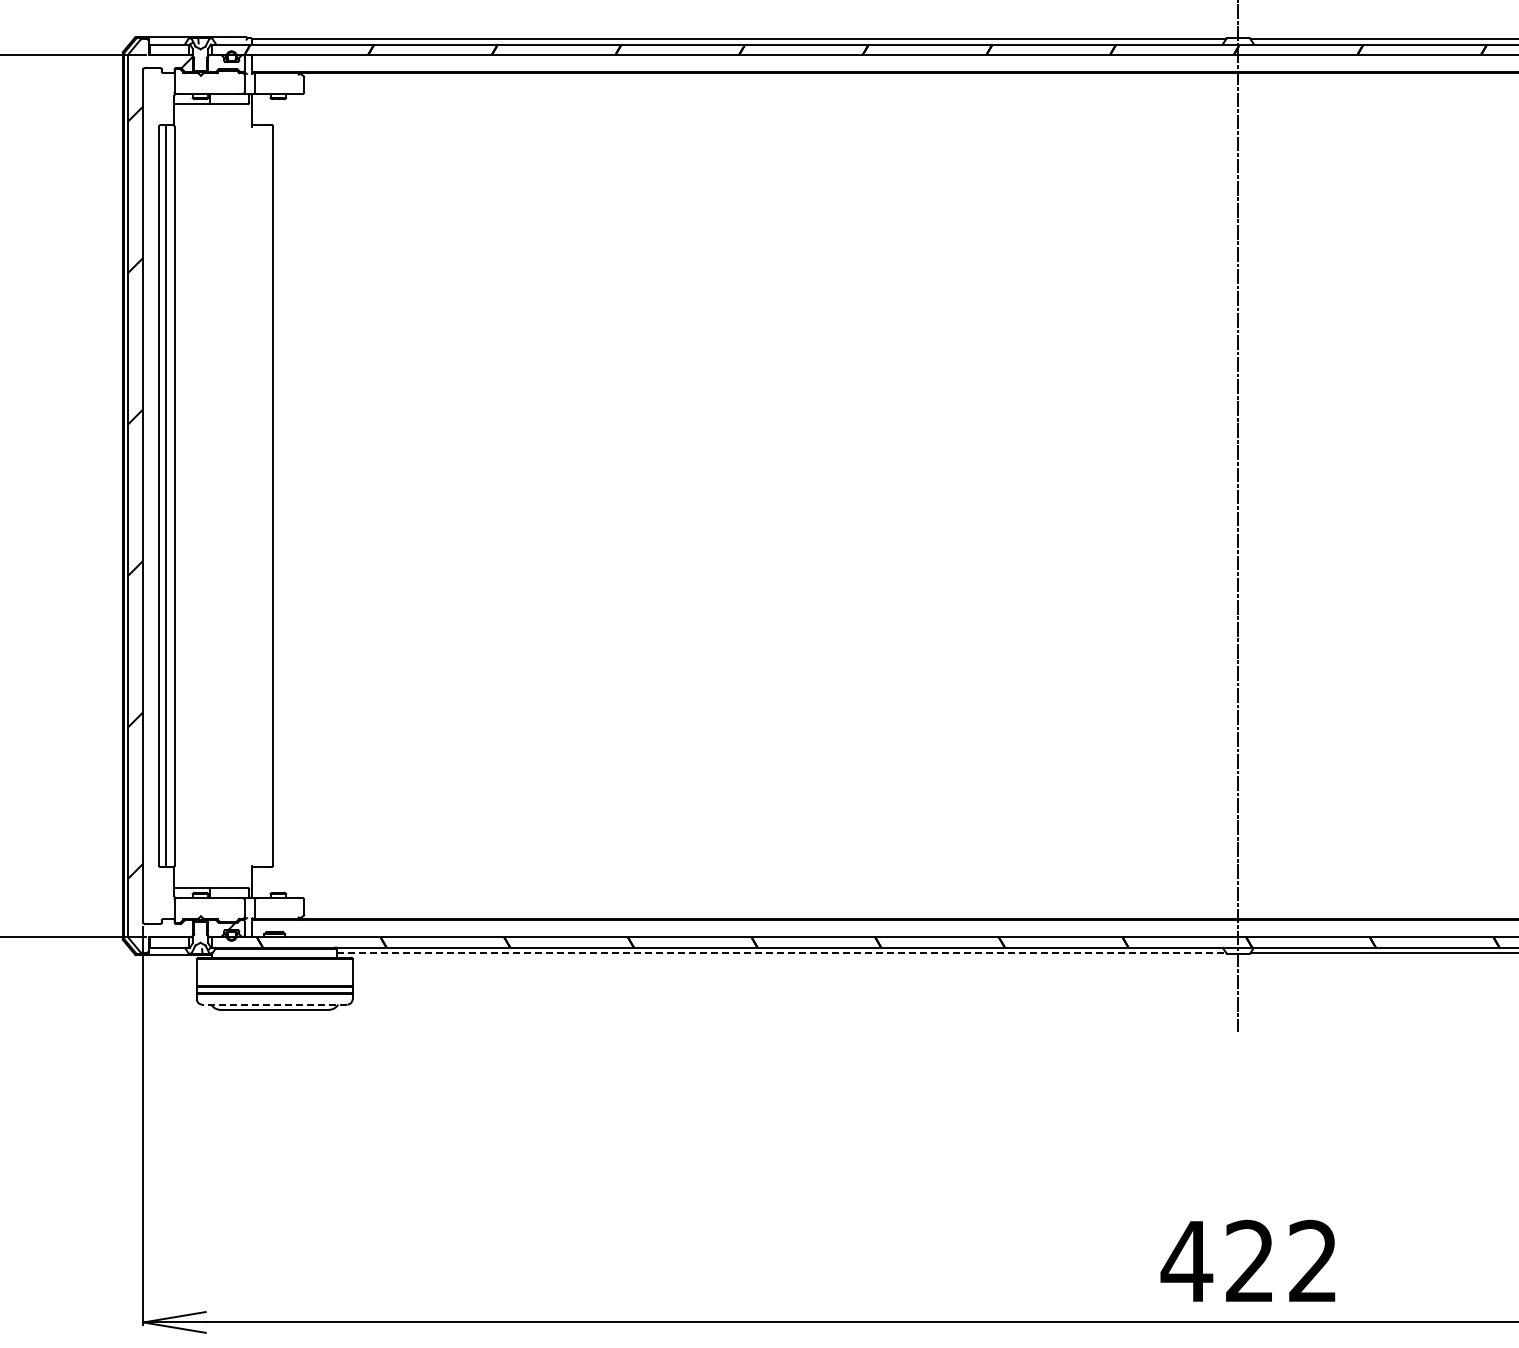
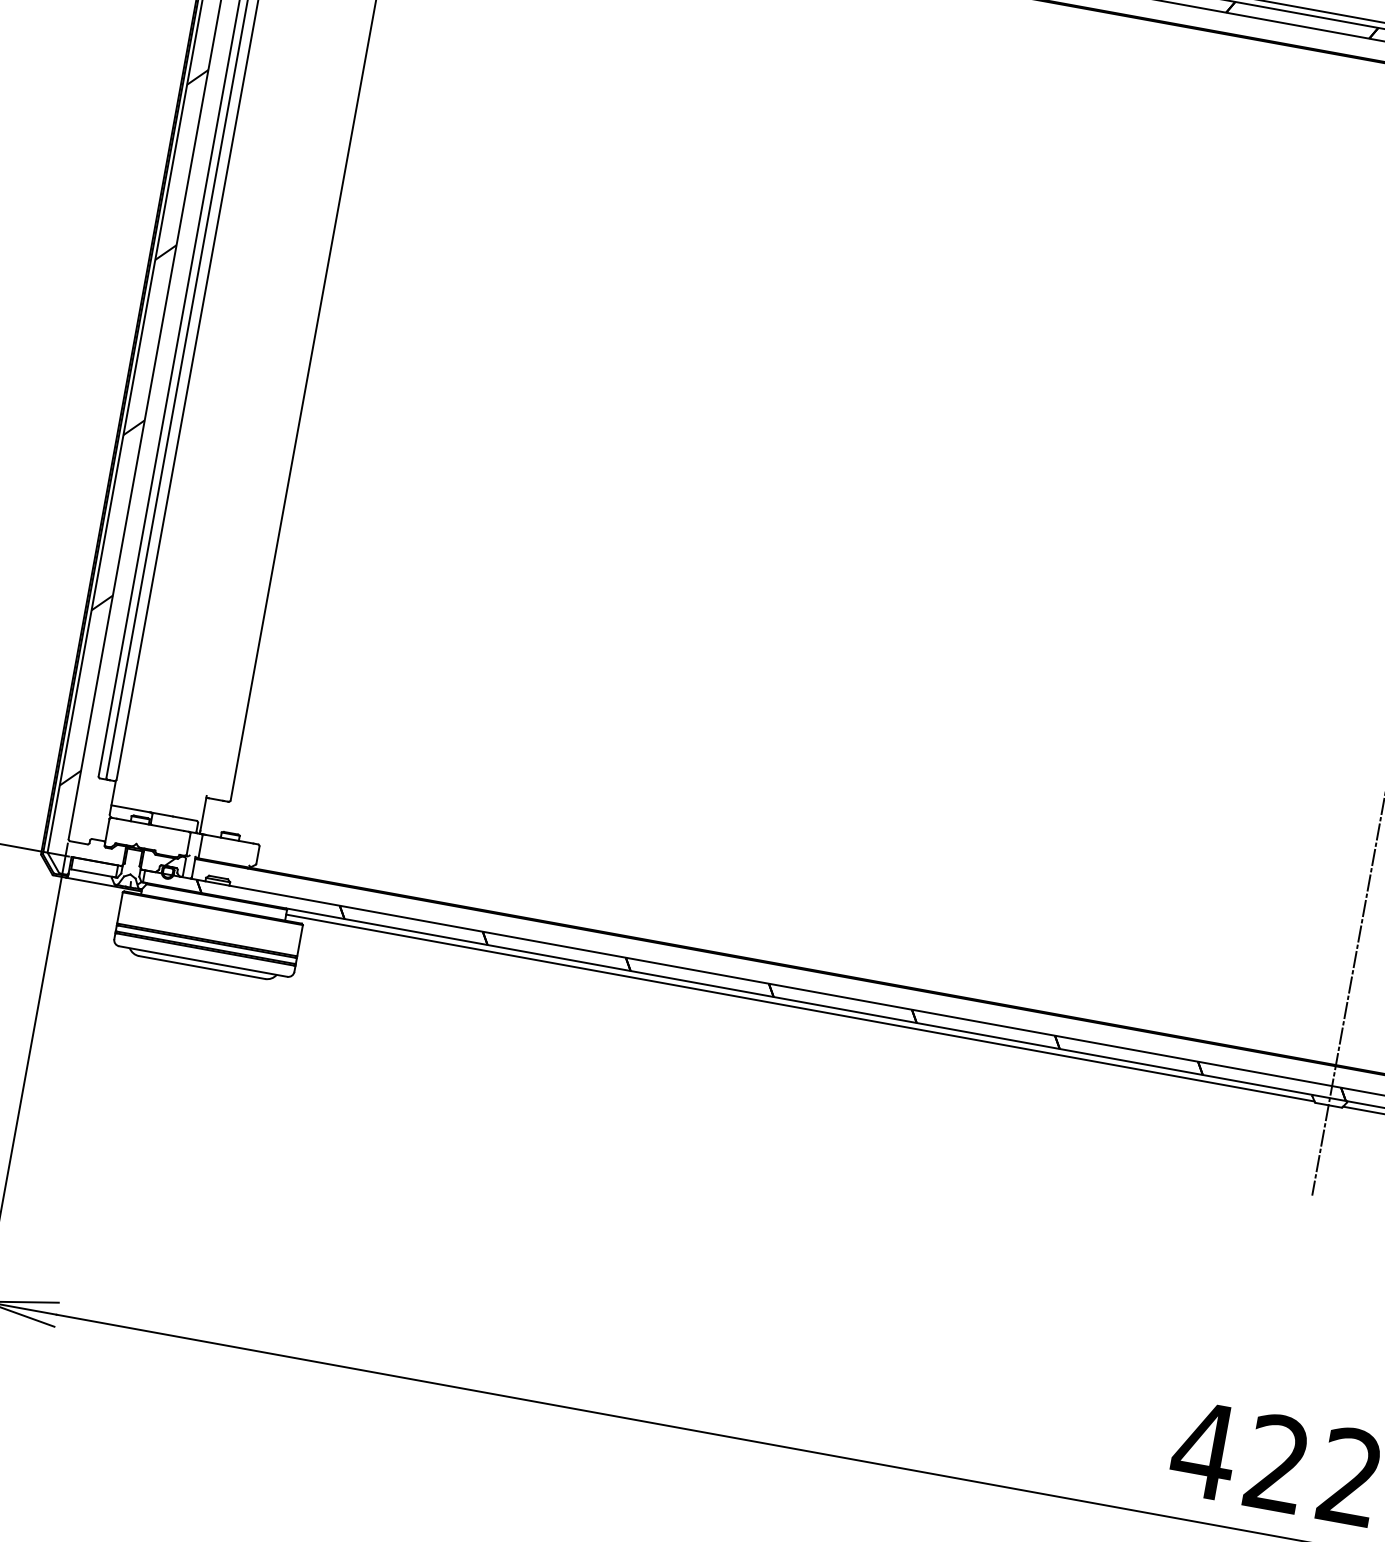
line: (781, 952) -> (800, 1007), dashed -> solid
line: (274, 1004) -> (203, 961), dashed -> solid

